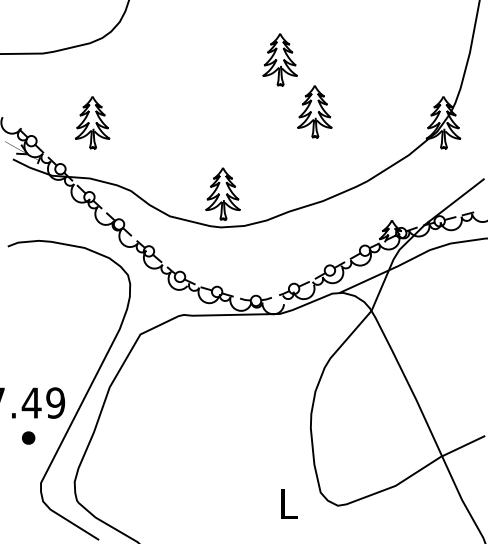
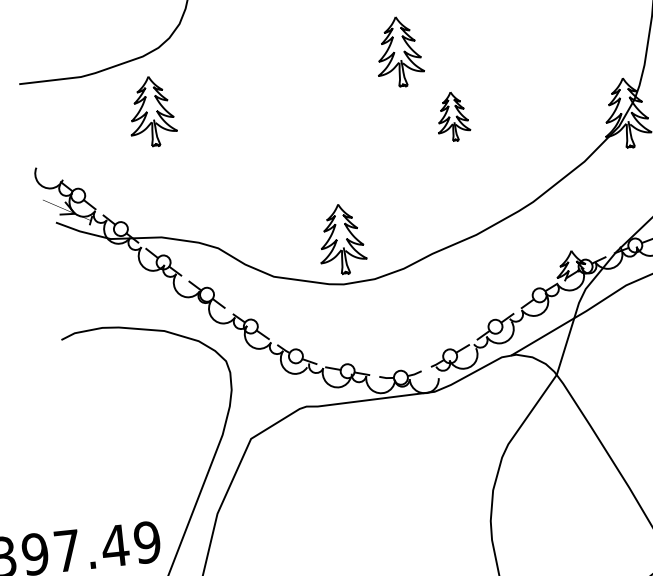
part: (314, 111) -> (452, 116), size x0.7
part: (92, 122) -> (151, 111), moved

